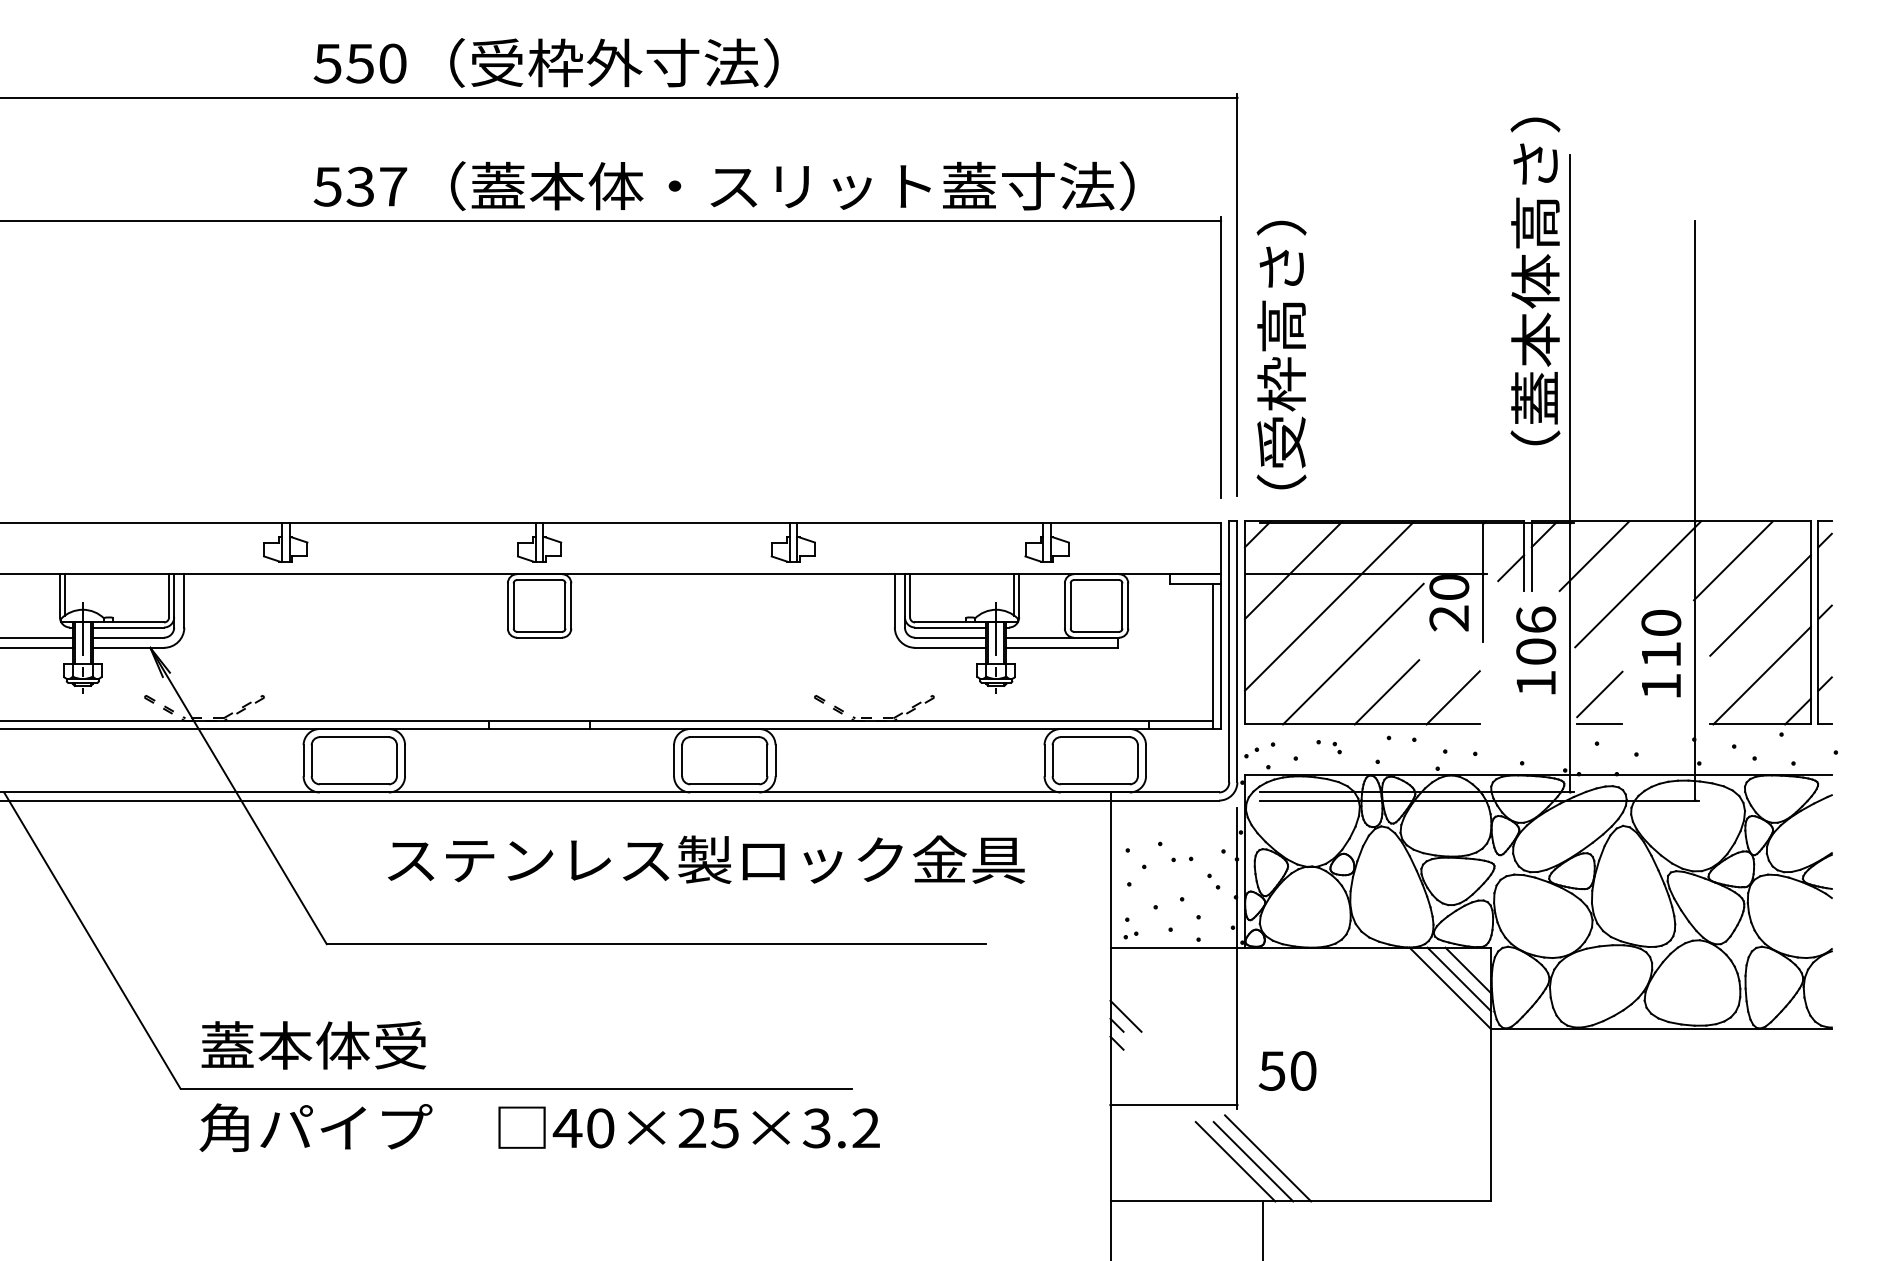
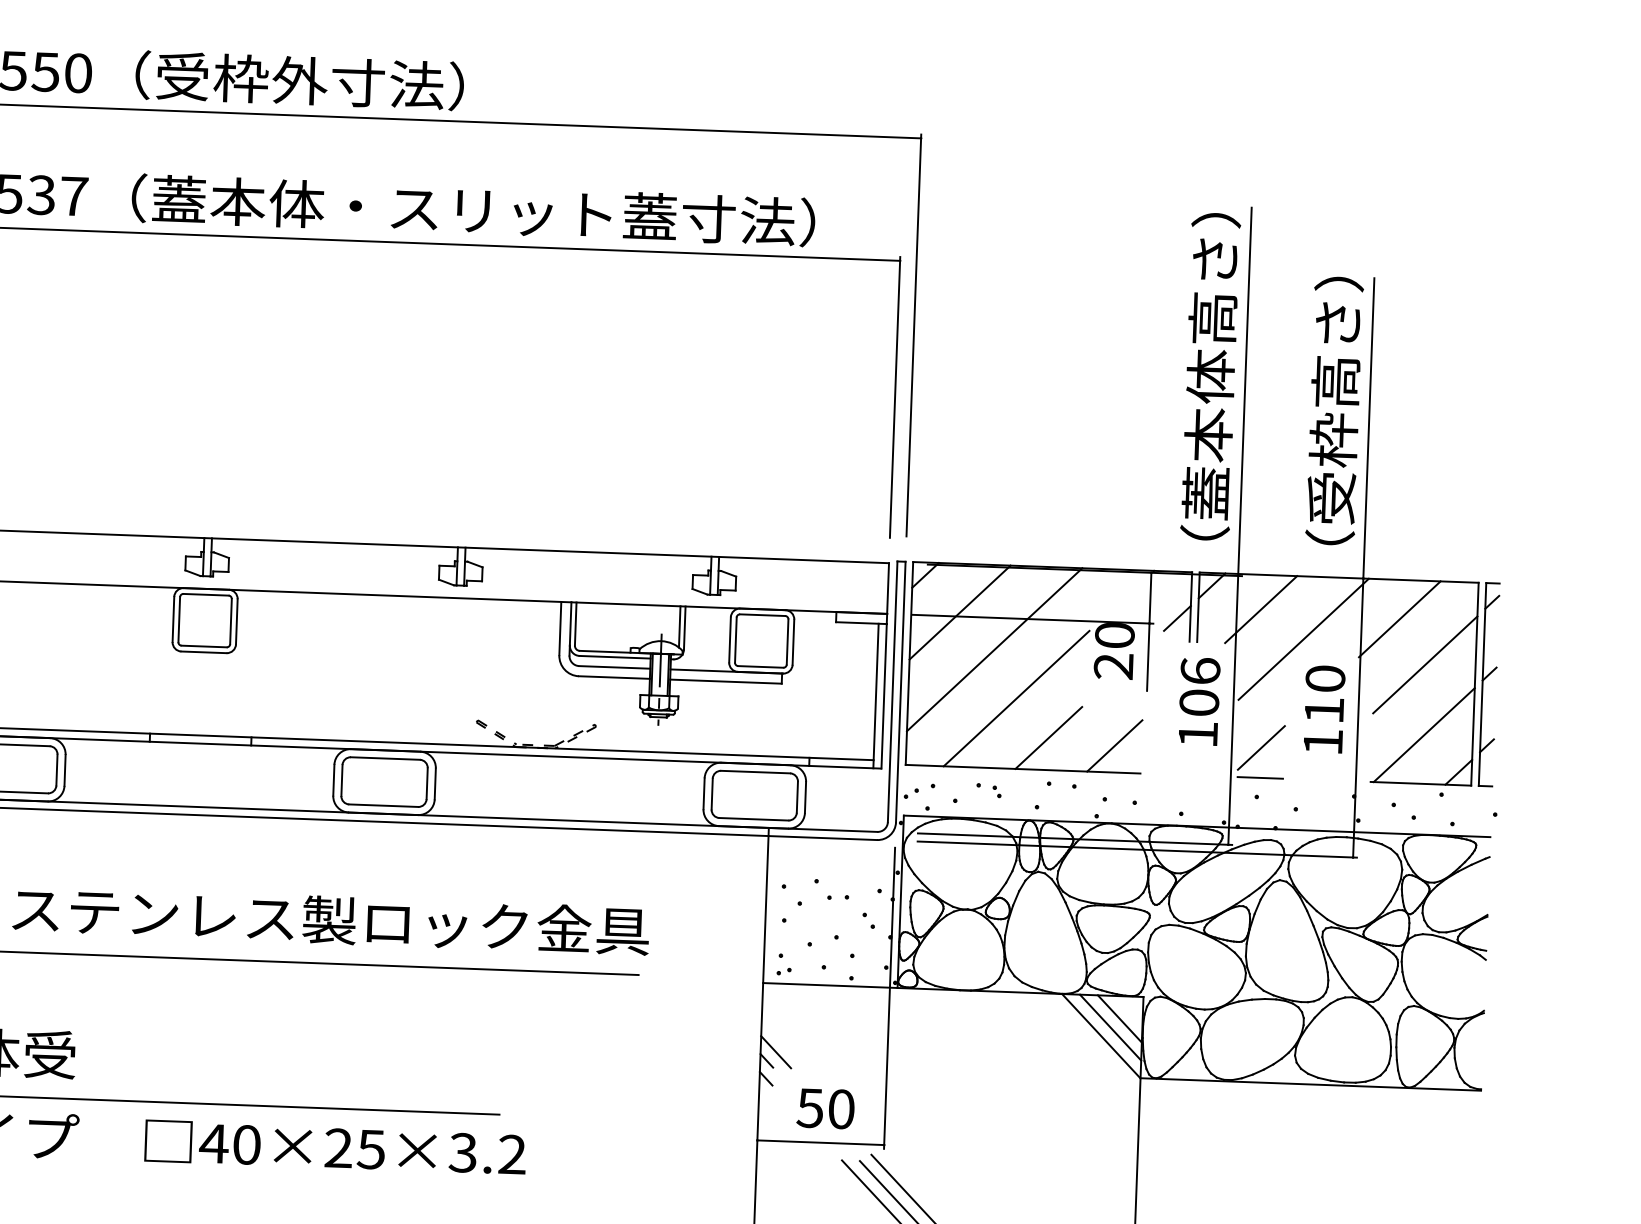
text: (1535, 281) -> (1210, 376), moved
text: (1281, 354) -> (1334, 410), moved
text: (706, 859) -> (331, 919), moved
text: (1287, 1070) -> (825, 1108), moved

